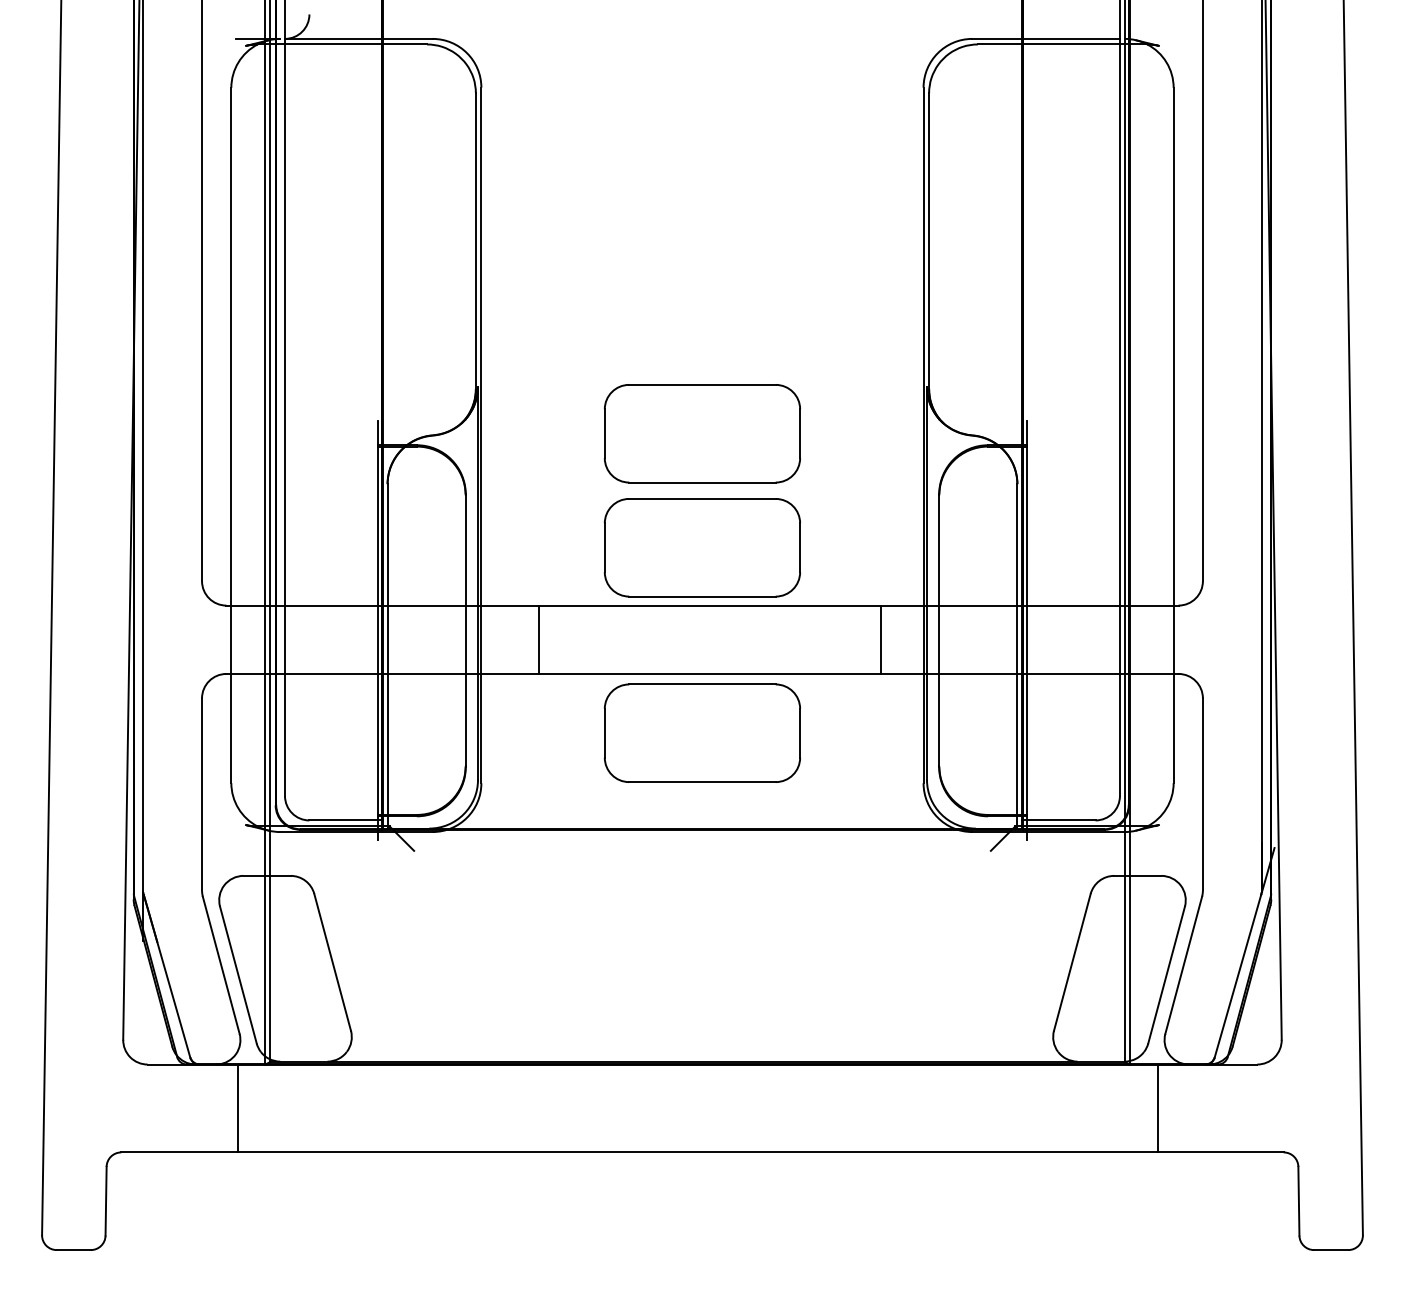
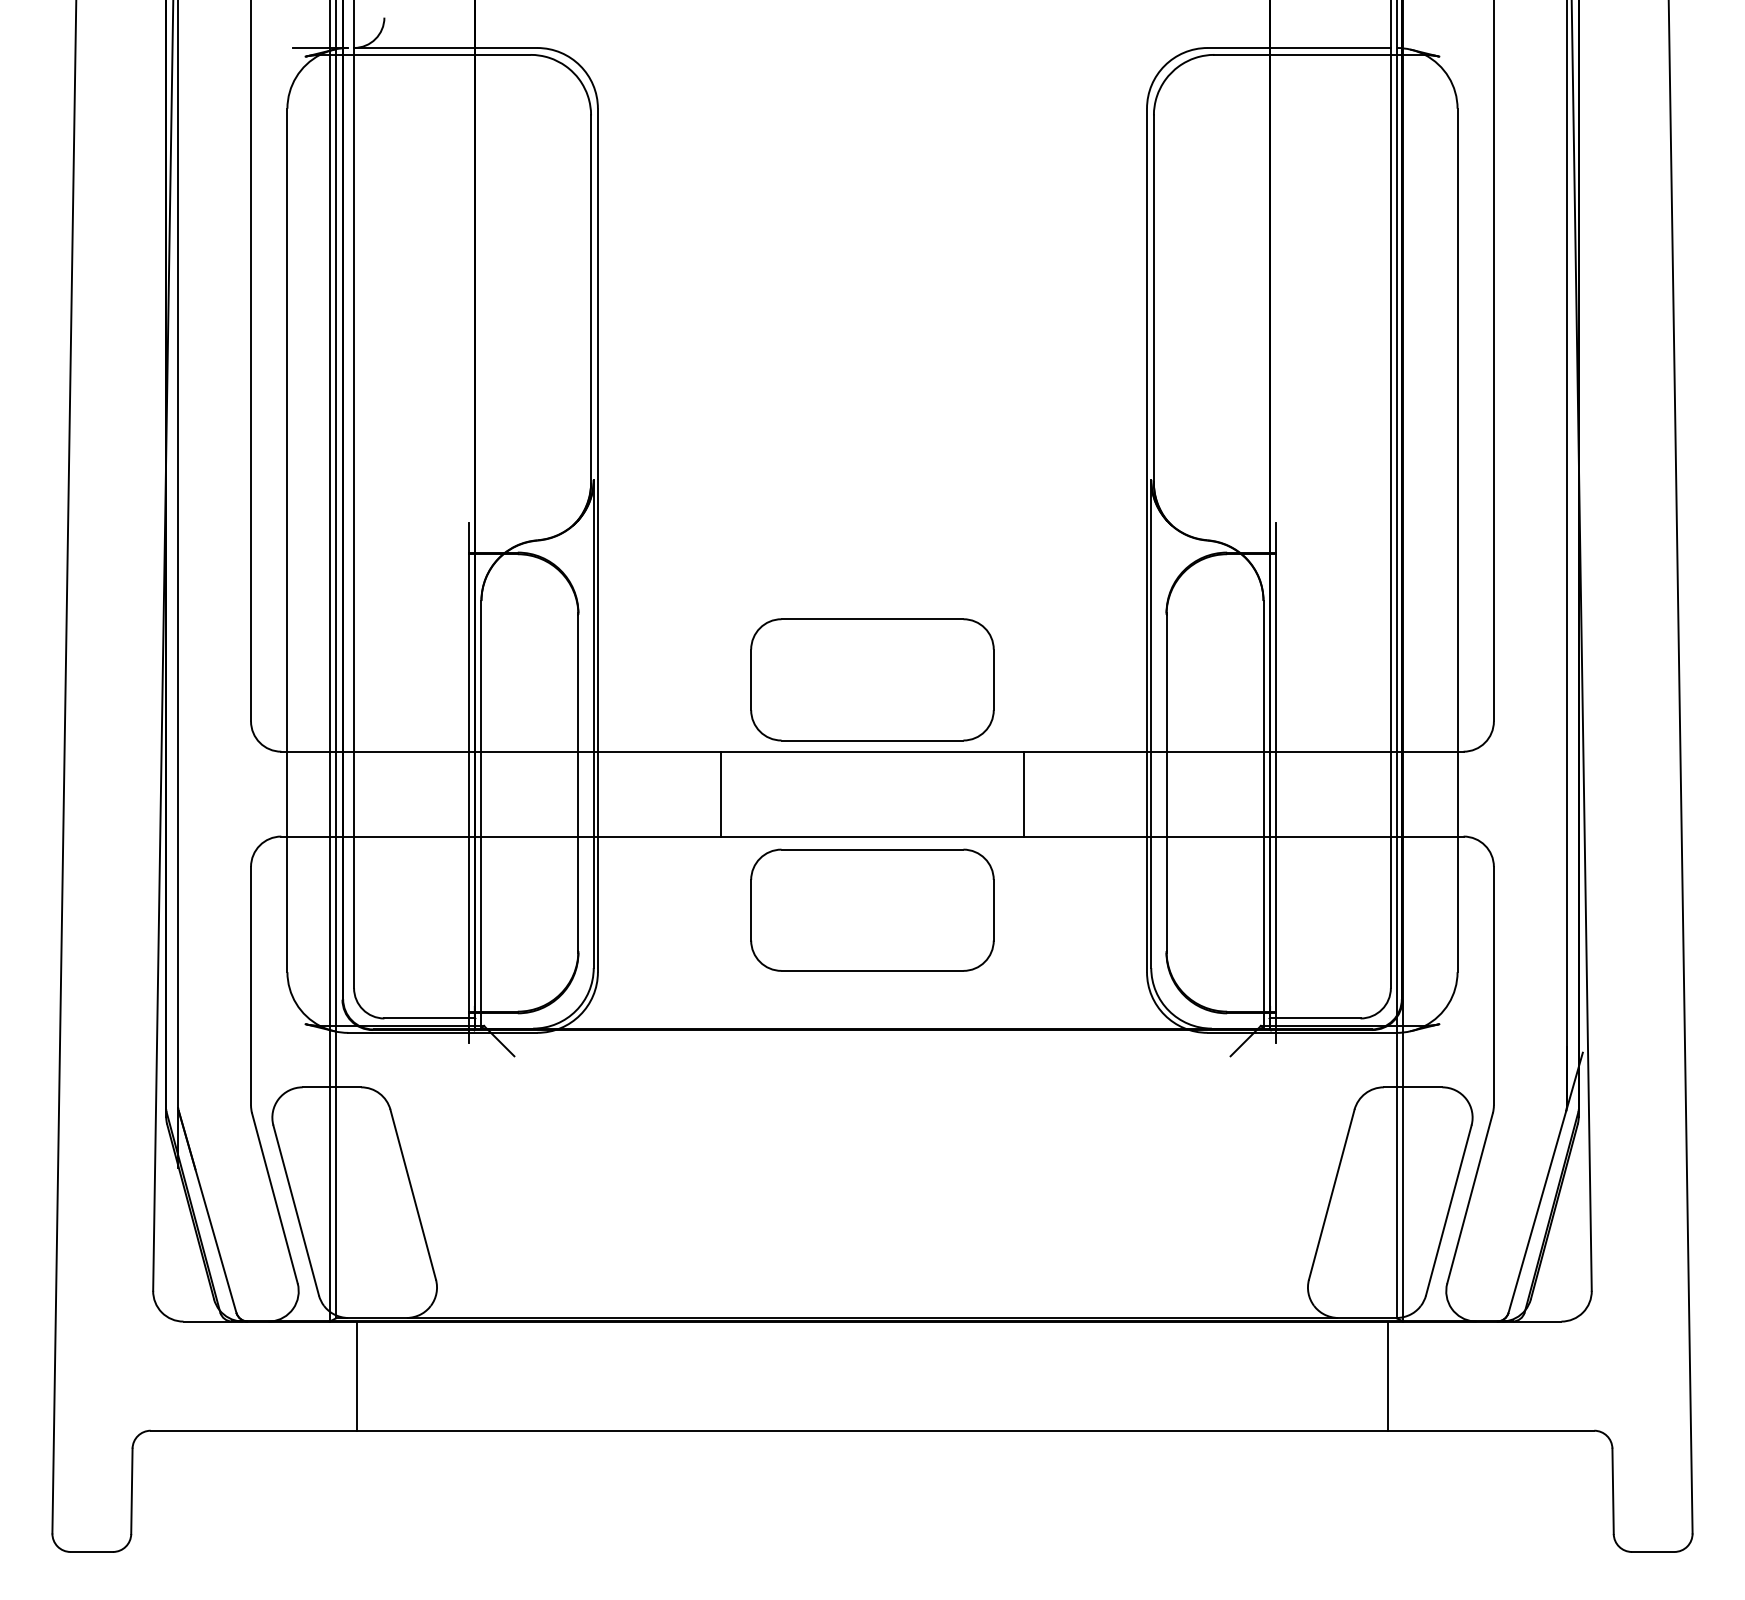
part: (702, 433) -> (872, 537), removed
line: (539, 639) -> (720, 793), moved
line: (881, 639) -> (1024, 793), moved
line: (238, 1107) -> (357, 1375), moved
line: (1157, 1107) -> (1387, 1375), moved

